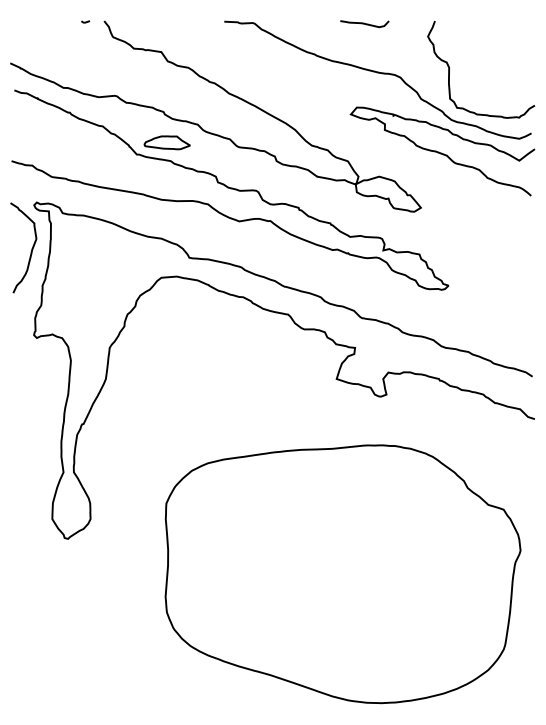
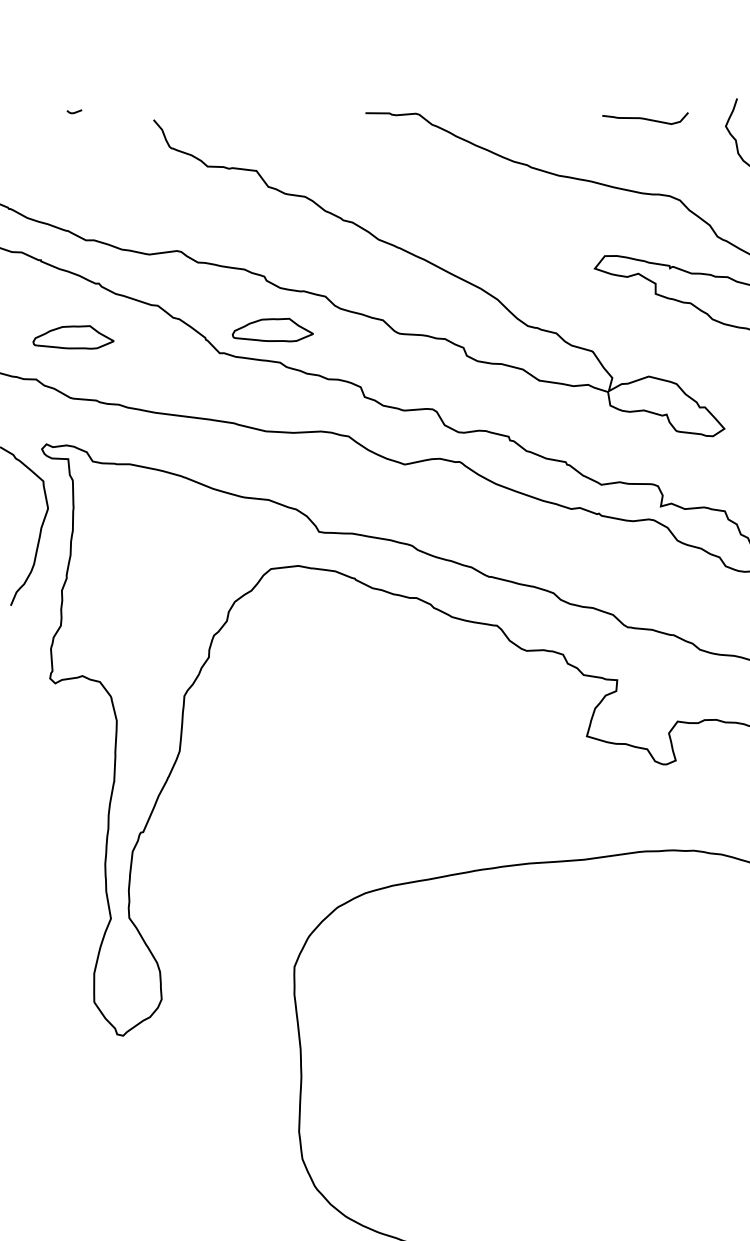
line: (85, 21) -> (74, 111), moved
curve: (364, 24) -> (645, 120), moved
part: (53, 142) -> (71, 337), added

